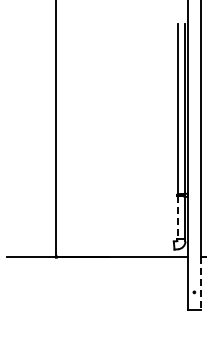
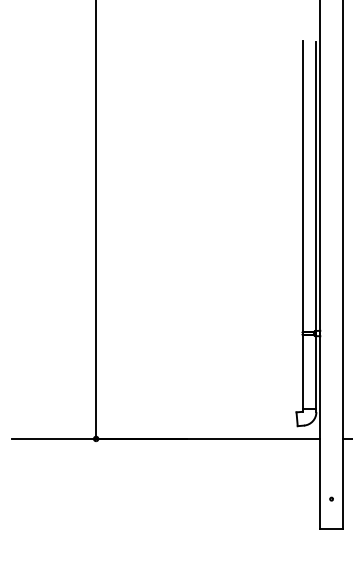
line: (177, 217) -> (302, 371), dashed -> solid
line: (201, 284) -> (343, 485), dashed -> solid

